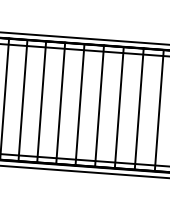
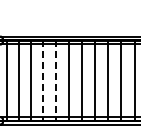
line: (41, 103) -> (43, 81), solid -> dashed
line: (59, 104) -> (55, 81), solid -> dashed

